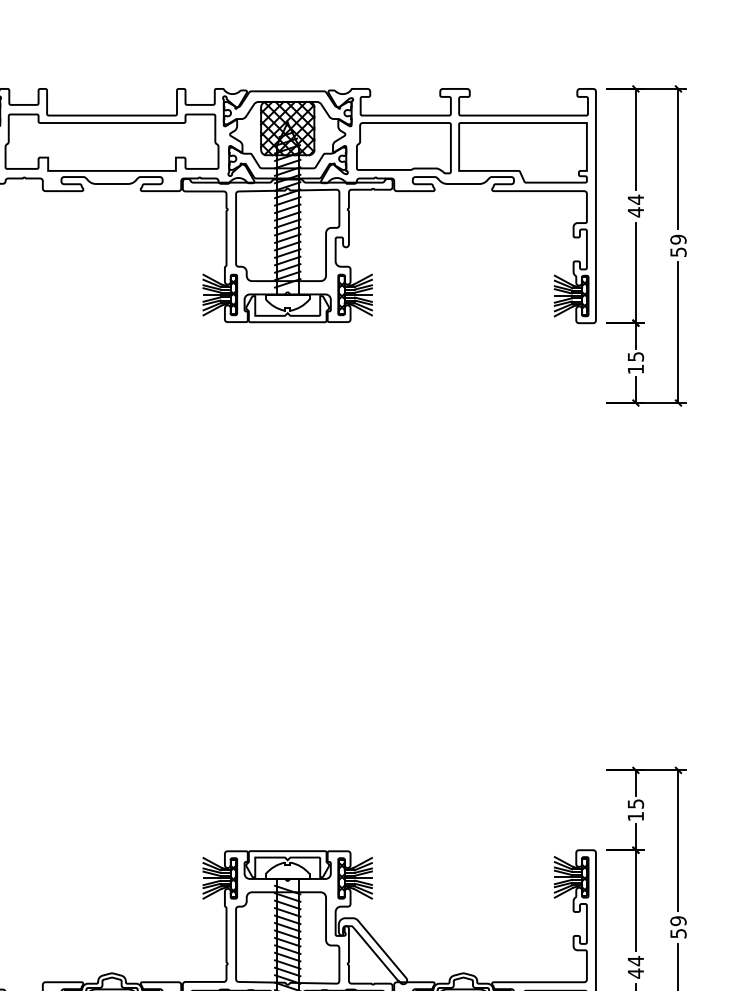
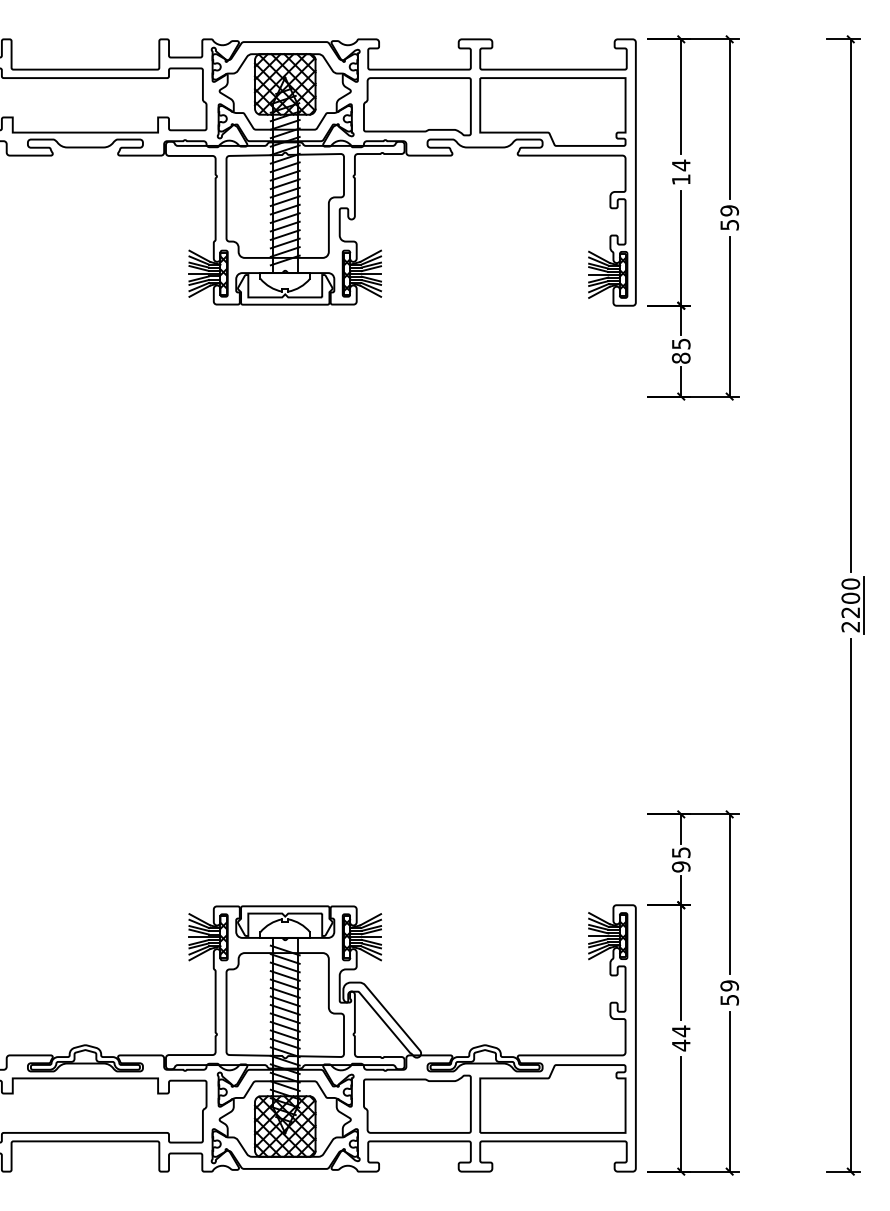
text: (636, 212) -> (681, 179), 44 -> 14
text: (635, 368) -> (680, 357), 15 -> 85
text: (635, 816) -> (680, 866), 15 -> 95

